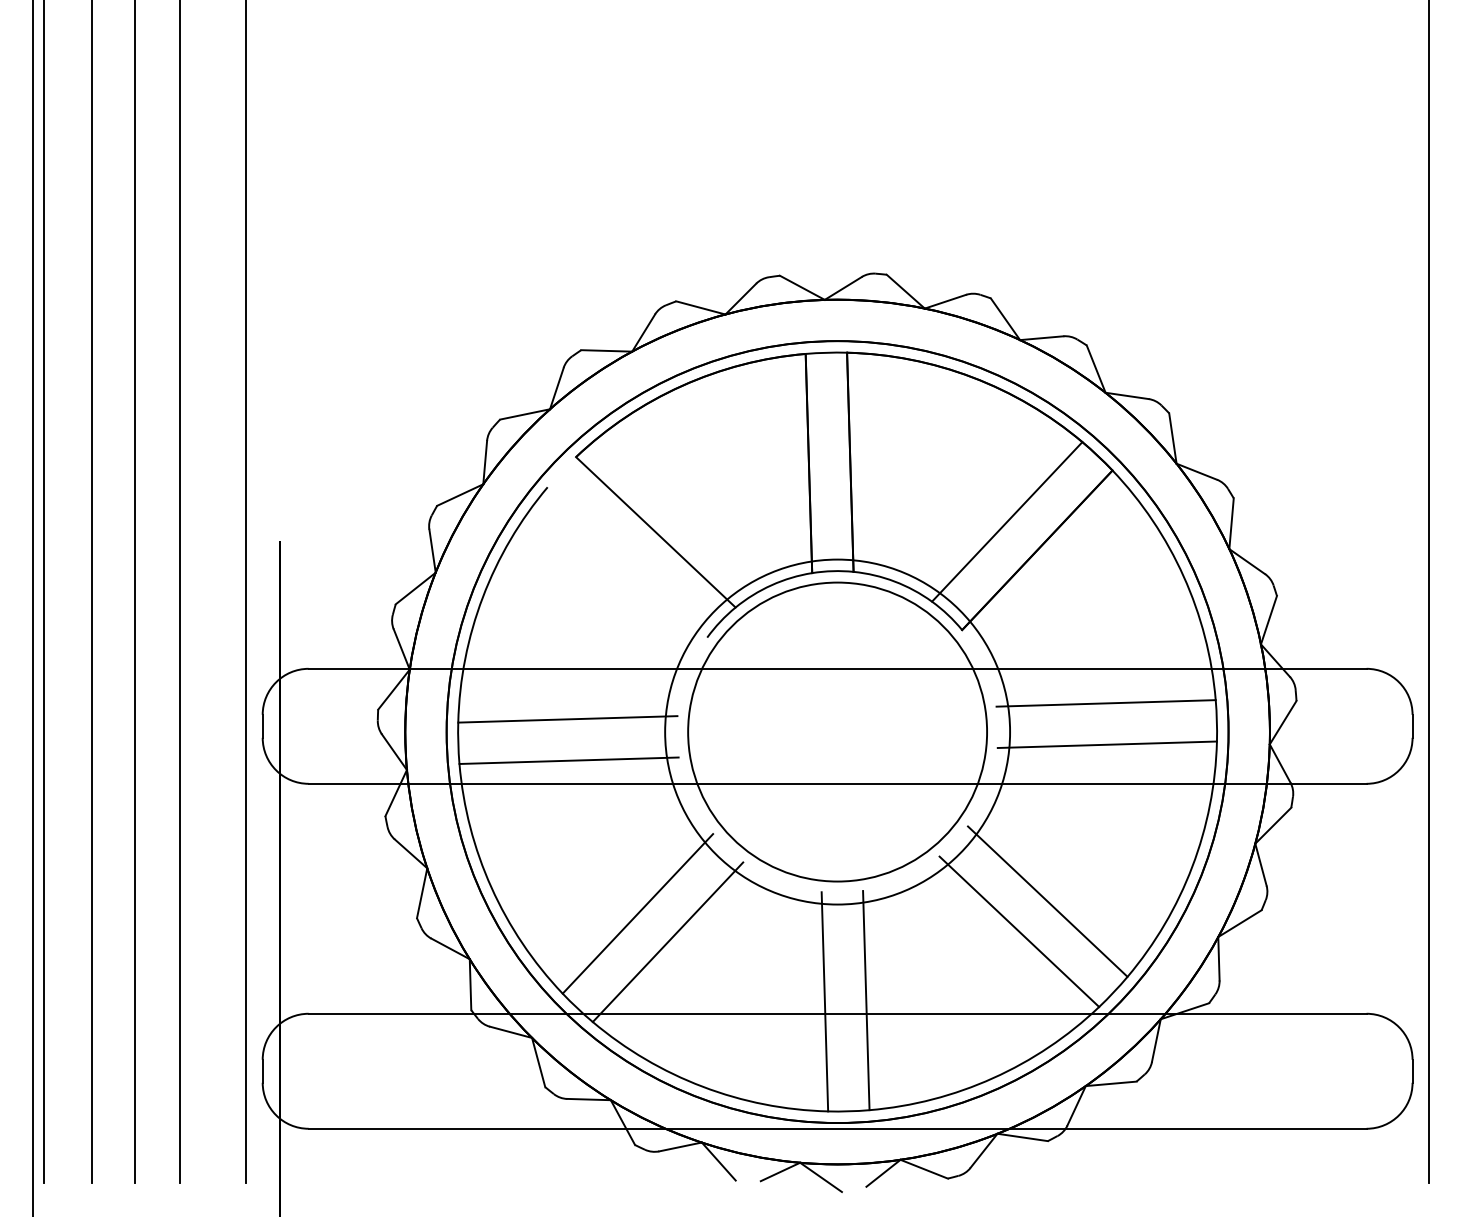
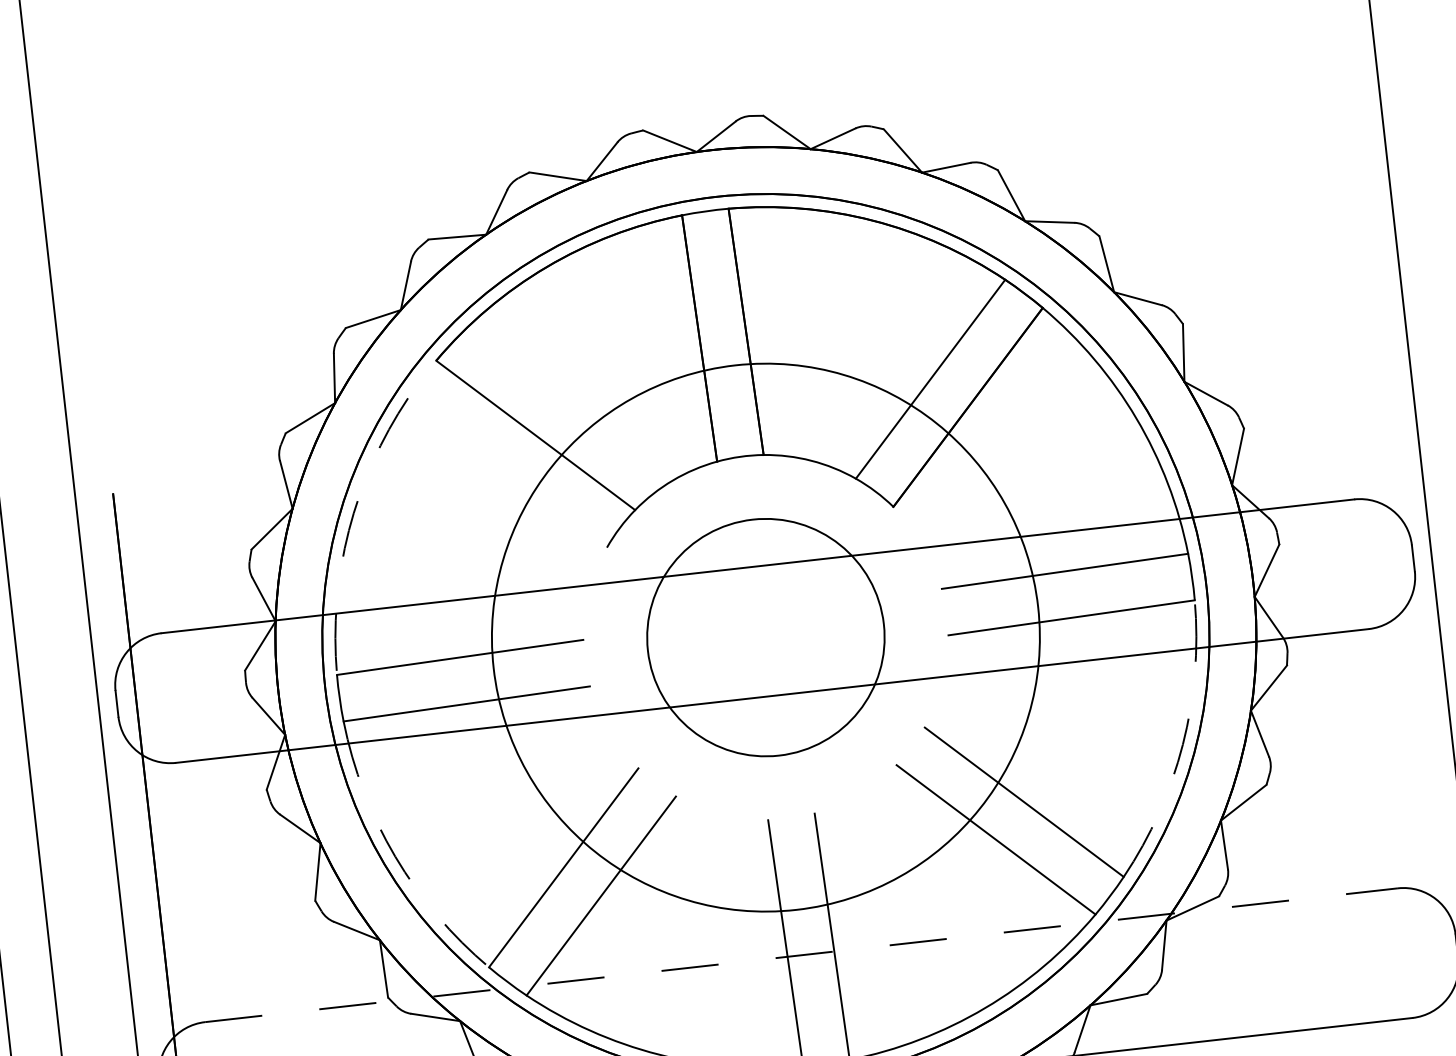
arc: (482, 597) -> (348, 530), solid -> dashed
circle: (837, 731) -> (765, 637), size x0.7
circle: (837, 731) -> (765, 637), size x1.4
arc: (1192, 866) -> (1183, 744), solid -> dashed
arc: (491, 887) -> (395, 856), solid -> dashed
line: (837, 1013) -> (801, 954), solid -> dashed

